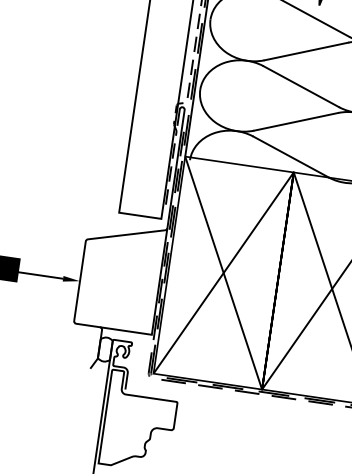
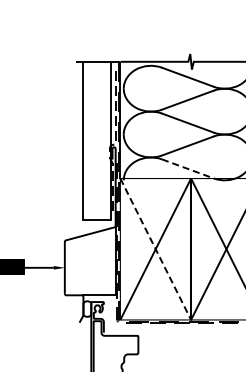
line: (290, 156) -> (187, 168), solid -> dashed
line: (223, 273) -> (155, 249), solid -> dashed

